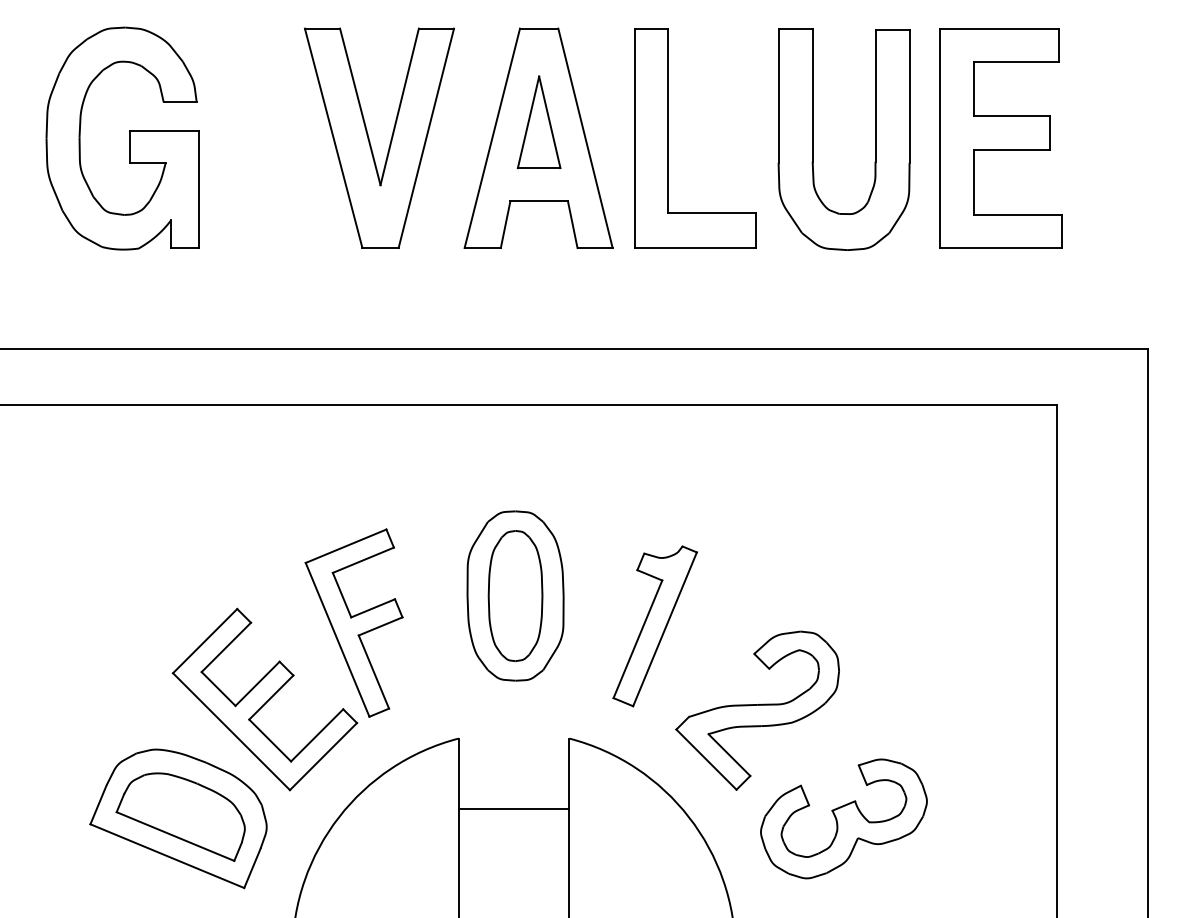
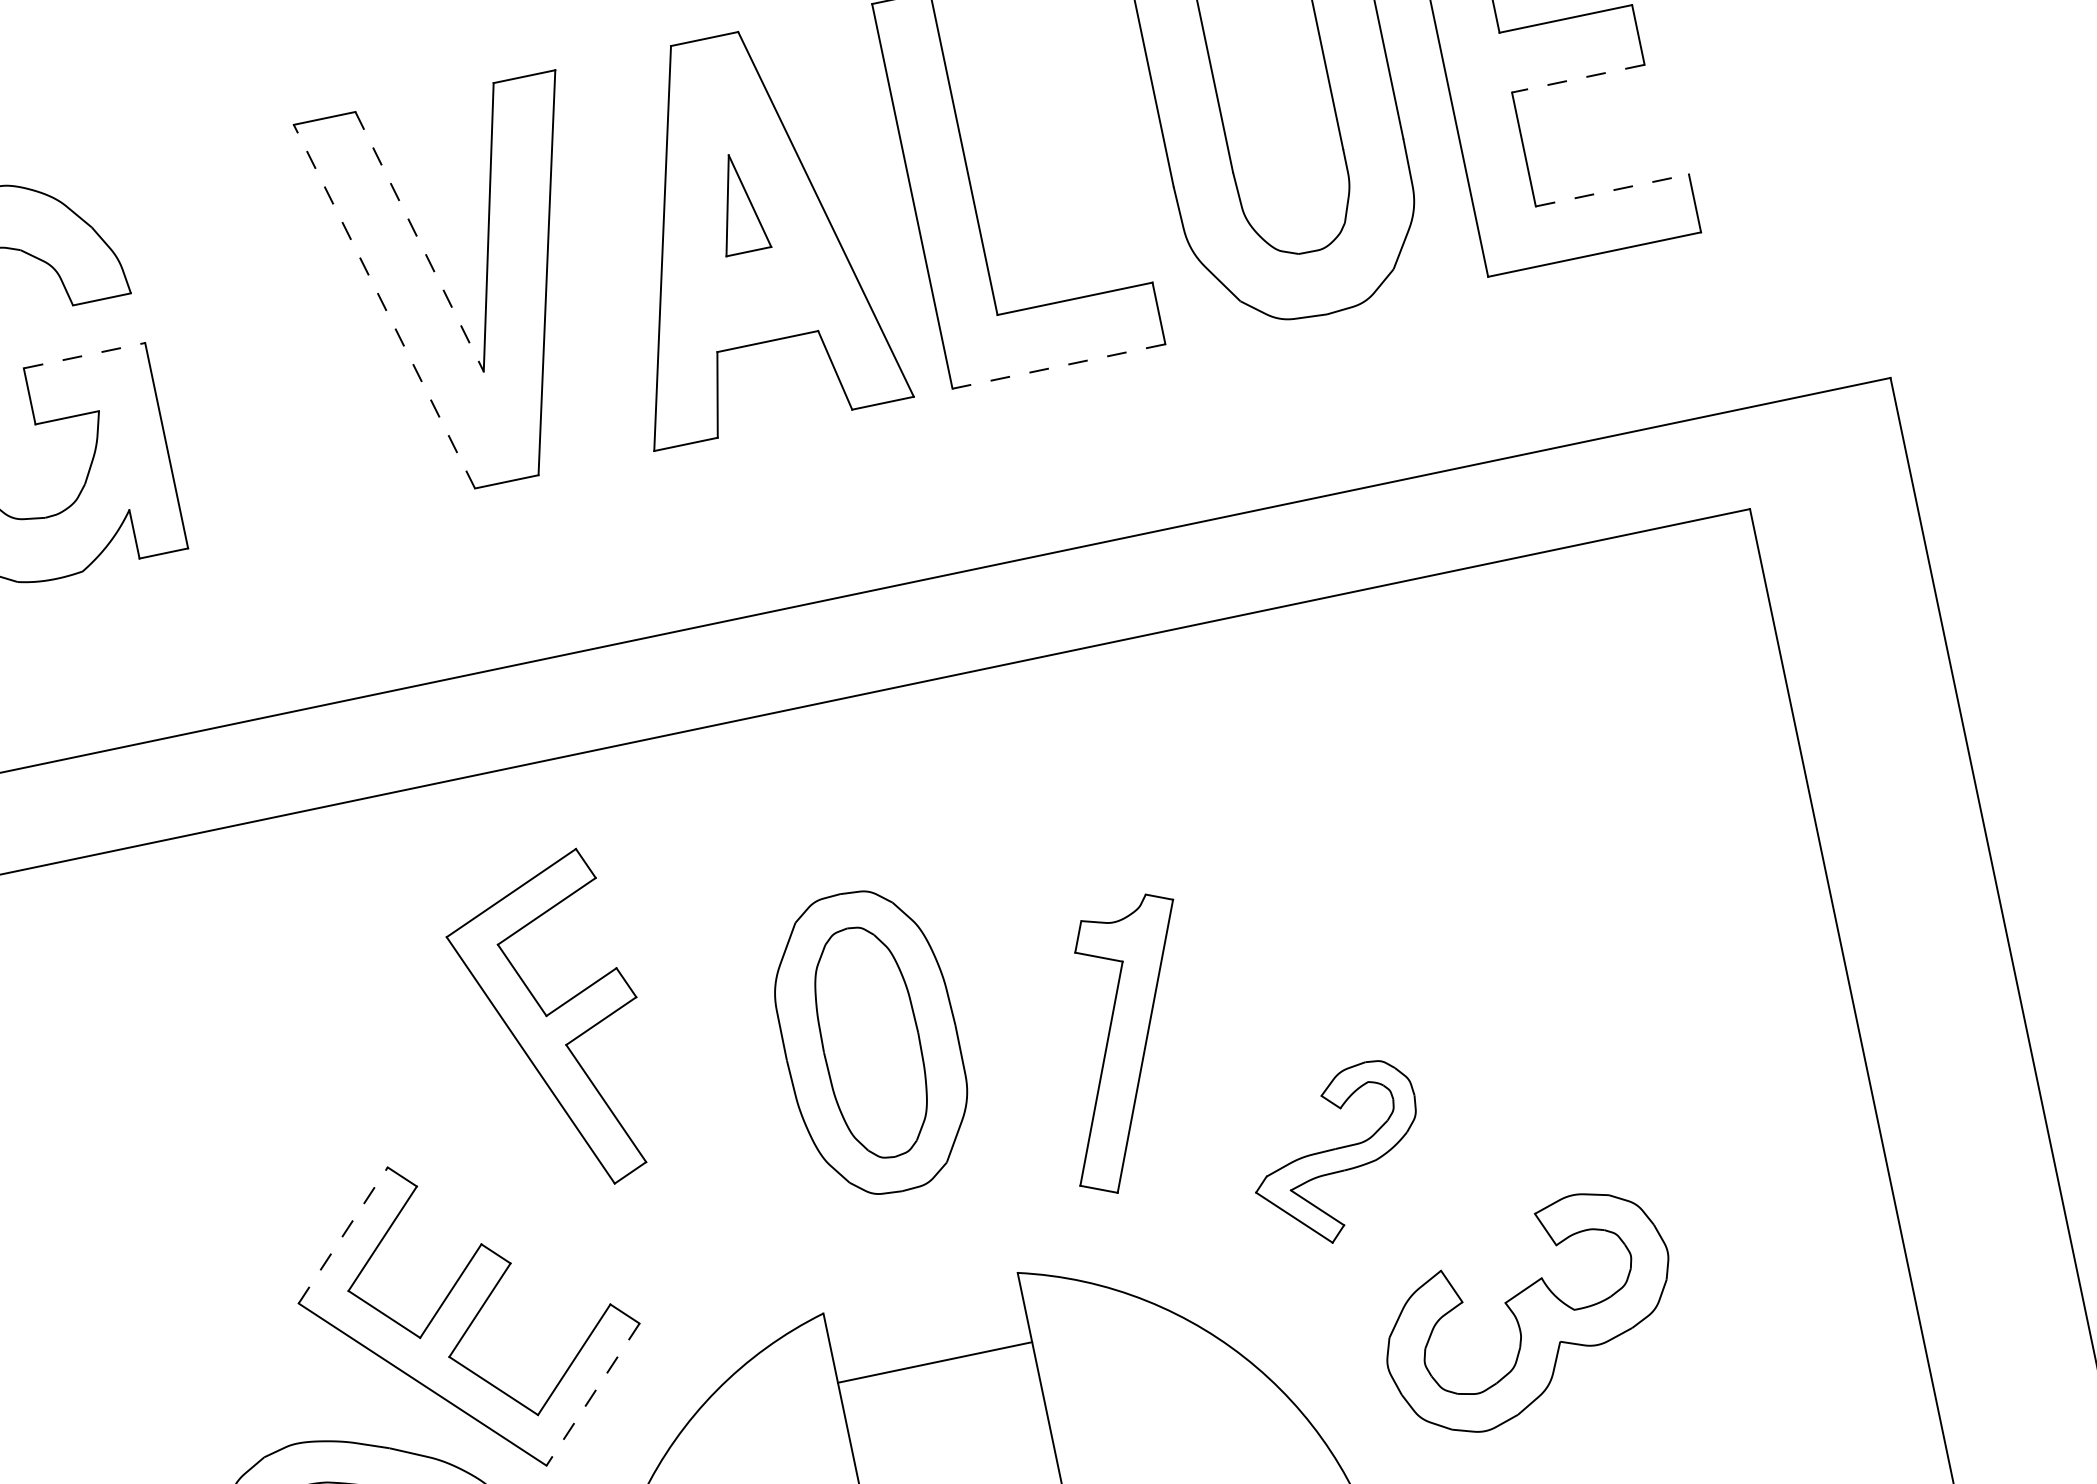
line: (360, 106) -> (419, 241), solid -> dashed
part: (538, 122) -> (737, 203), size x0.6
line: (164, 130) -> (84, 354), solid -> dashed
line: (333, 137) -> (383, 305), solid -> dashed
line: (1012, 150) -> (1579, 79), solid -> dashed
line: (1017, 215) -> (1611, 191), solid -> dashed
line: (695, 248) -> (1059, 367), solid -> dashed
part: (353, 622) -> (552, 1024), moved
line: (205, 640) -> (343, 1234), solid -> dashed
part: (757, 710) -> (1337, 1154), size x0.6
line: (323, 756) -> (593, 1394), solid -> dashed
line: (513, 809) -> (934, 1363), moved

